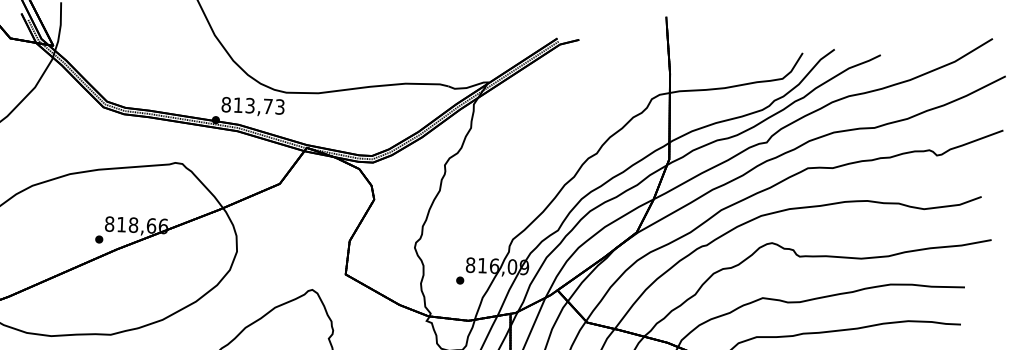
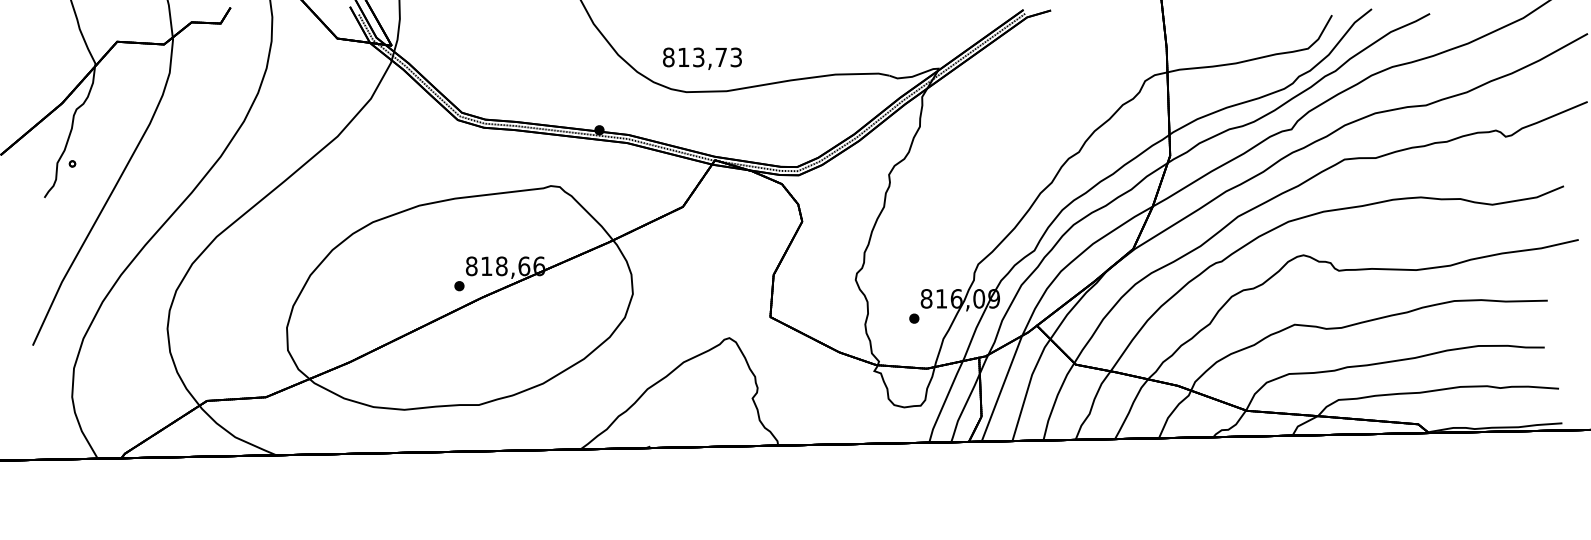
text: (253, 106) -> (702, 58), moved

